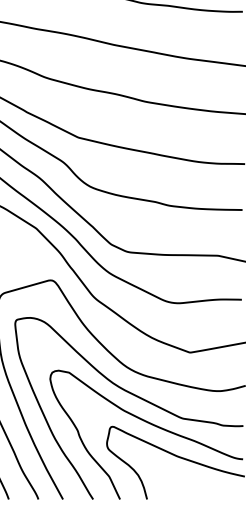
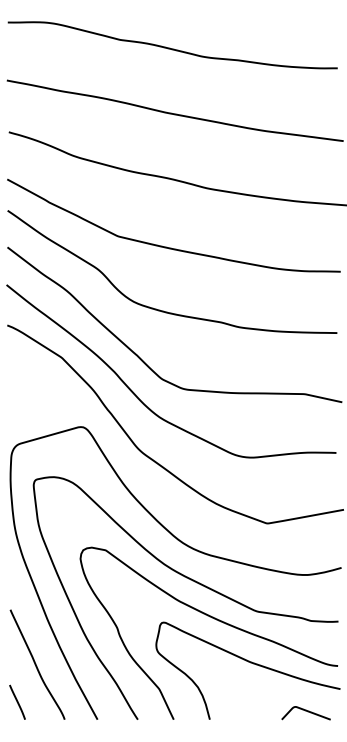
curve: (218, 493) -> (305, 711), added

